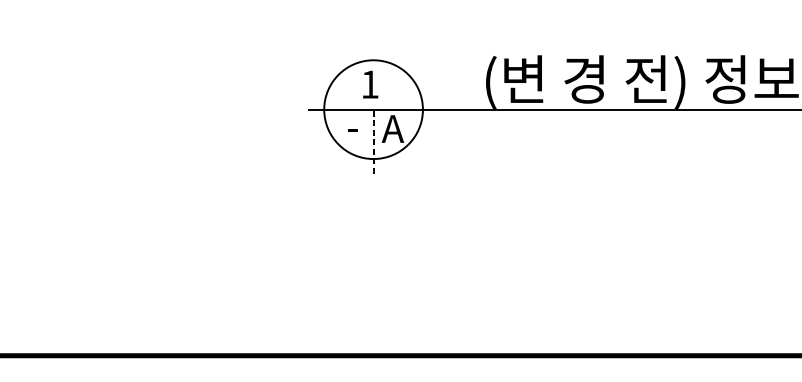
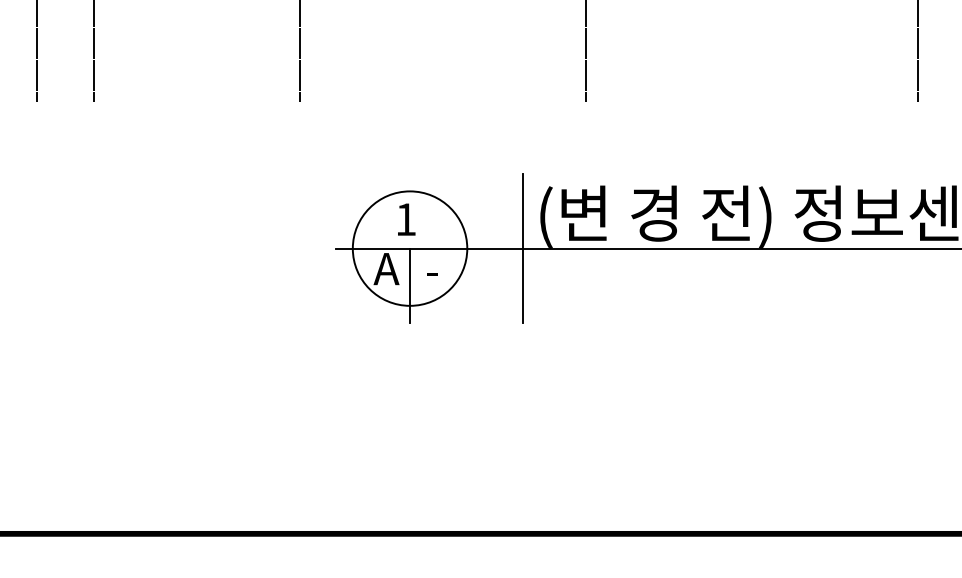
line: (471, 109) -> (523, 248), added
text: (353, 127) -> (386, 269), - -> A
text: (392, 129) -> (432, 271), A -> -
line: (373, 141) -> (410, 285), dashed -> solid

